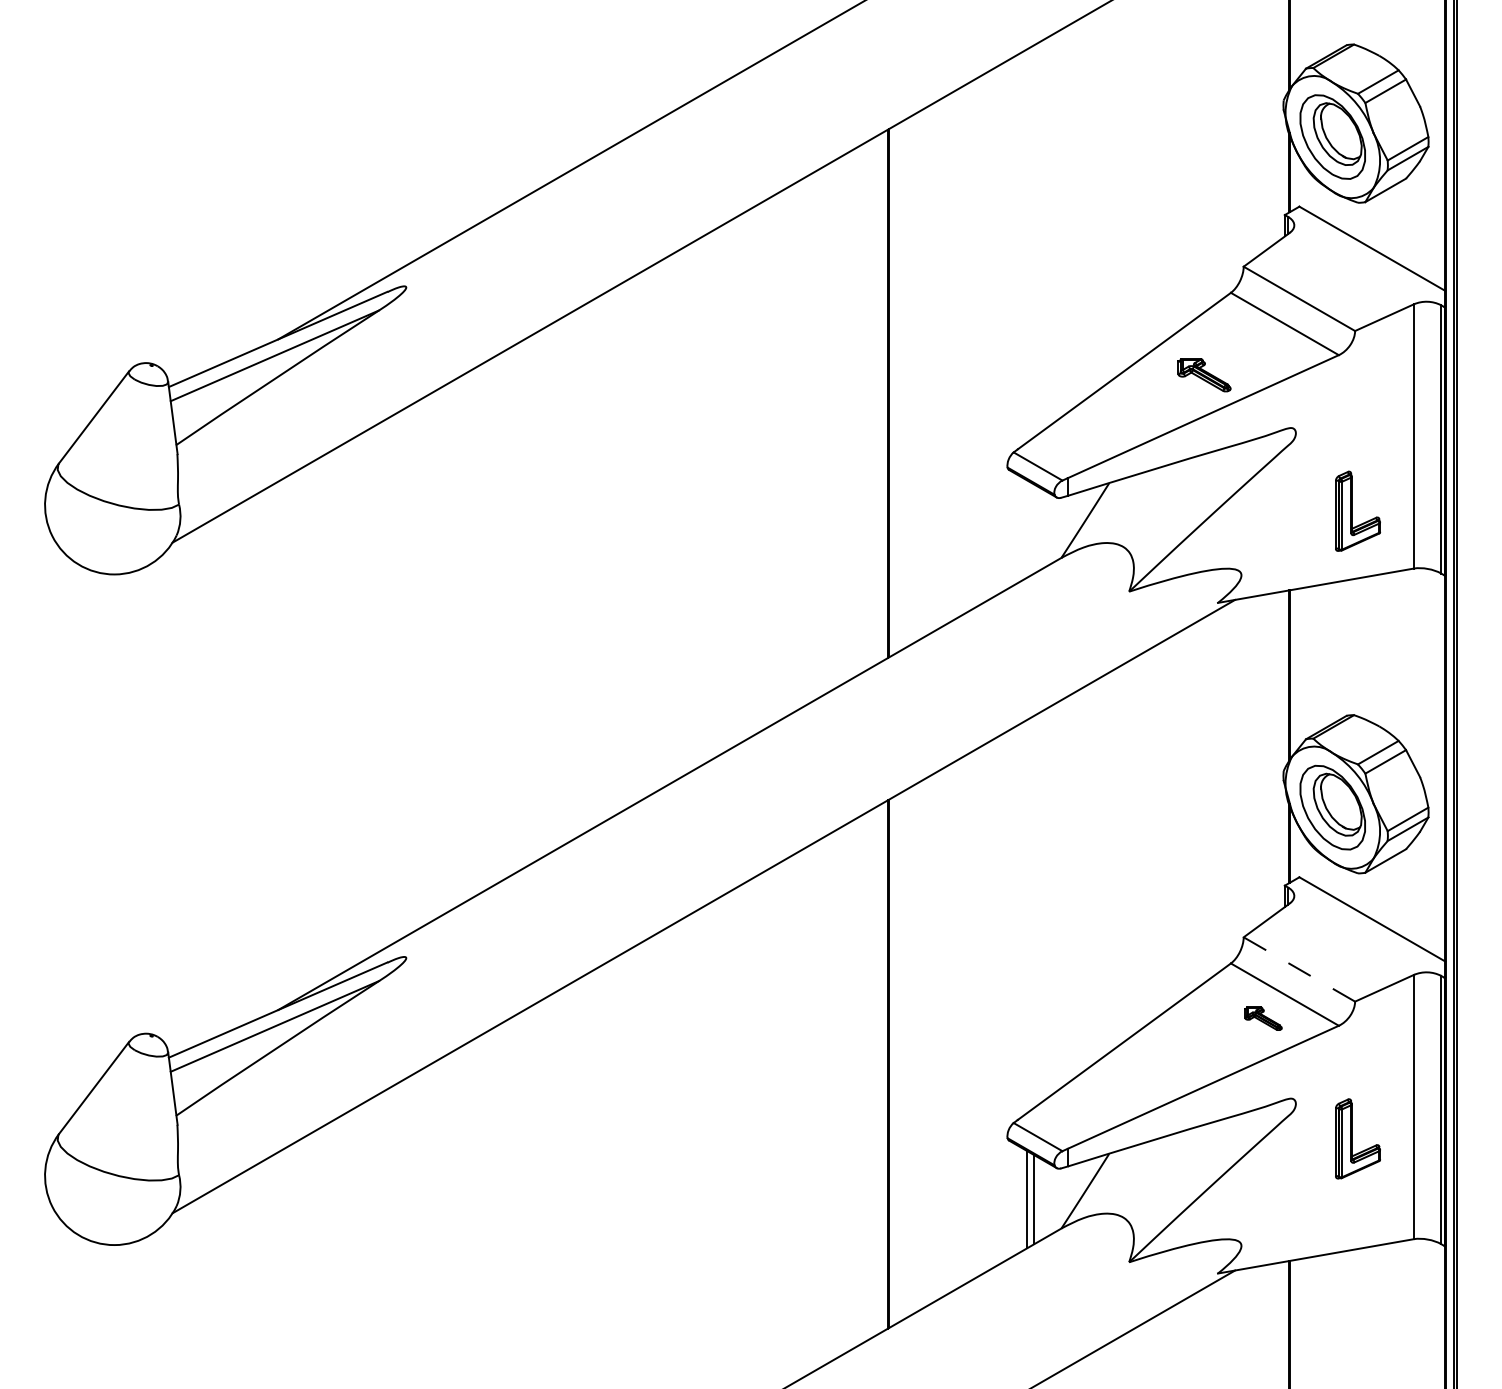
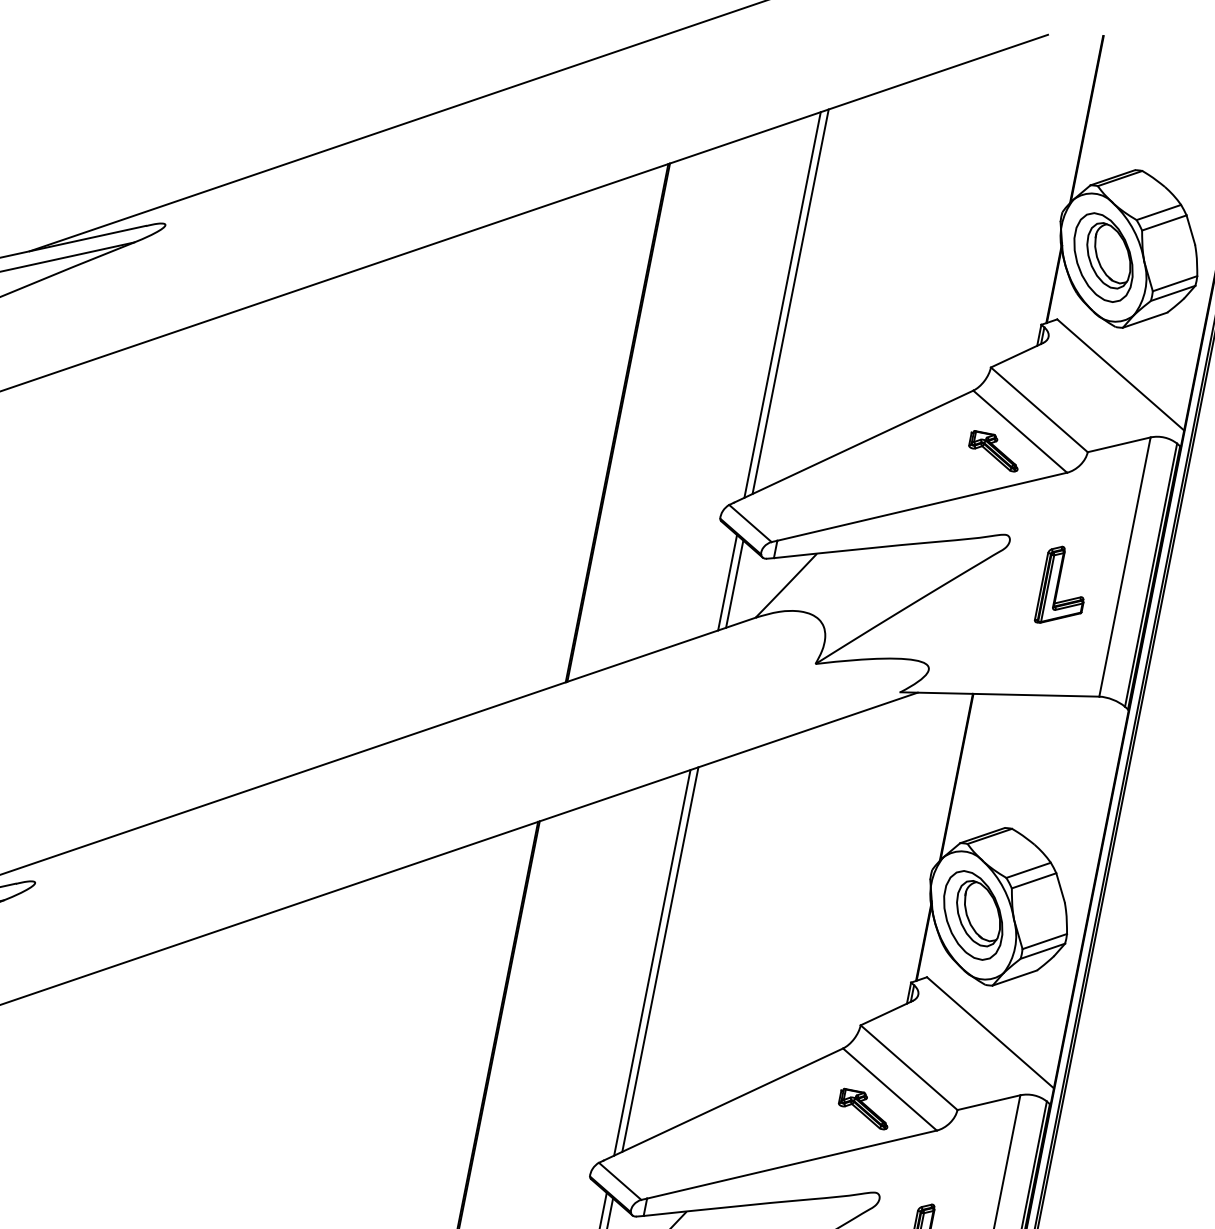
line: (1034, 241) -> (790, 302), added
line: (1027, 245) -> (782, 304), added
part: (1204, 375) -> (994, 451), moved
part: (1357, 510) -> (1063, 586), moved
line: (1027, 528) -> (728, 582), added
line: (1034, 528) -> (734, 583), added
line: (1034, 911) -> (660, 959), added
line: (1027, 916) -> (652, 962), added
line: (1298, 969) -> (908, 1067), dashed -> solid
part: (1263, 1018) -> (864, 1108), size x1.43

